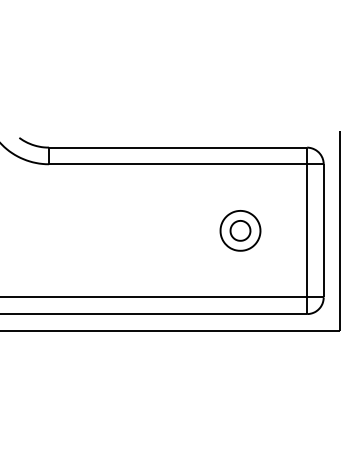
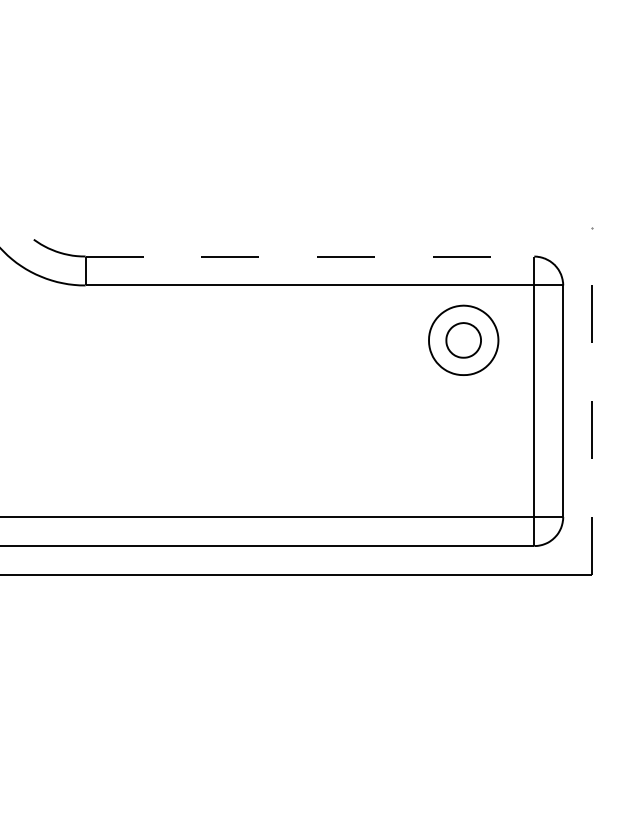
line: (178, 147) -> (310, 256), solid -> dashed
part: (240, 230) -> (463, 339), moved
line: (340, 230) -> (592, 400), solid -> dashed

